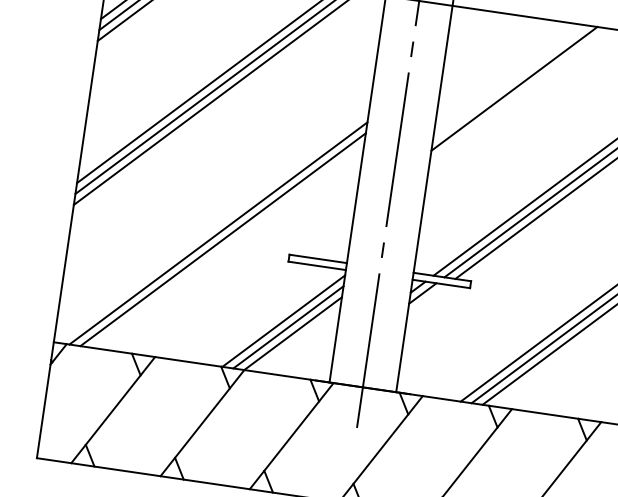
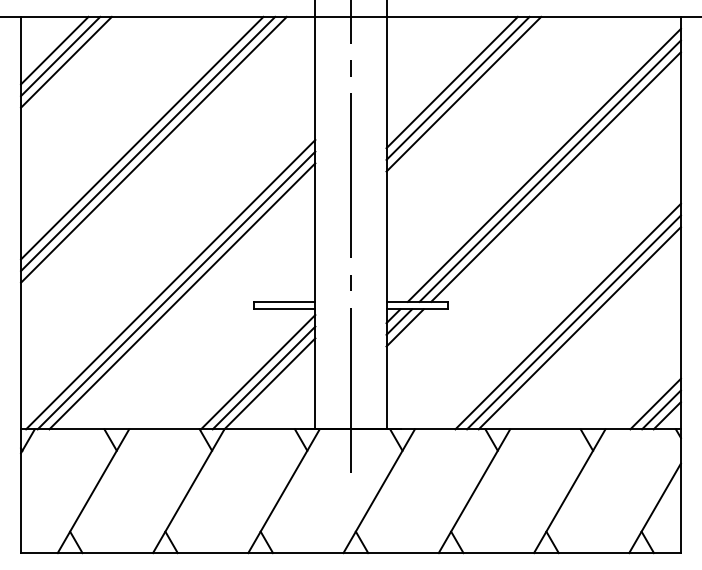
line: (504, 76) -> (451, 82), added
line: (509, 81) -> (457, 87), added
line: (213, 227) -> (170, 284), added
line: (426, 299) -> (404, 327), added

